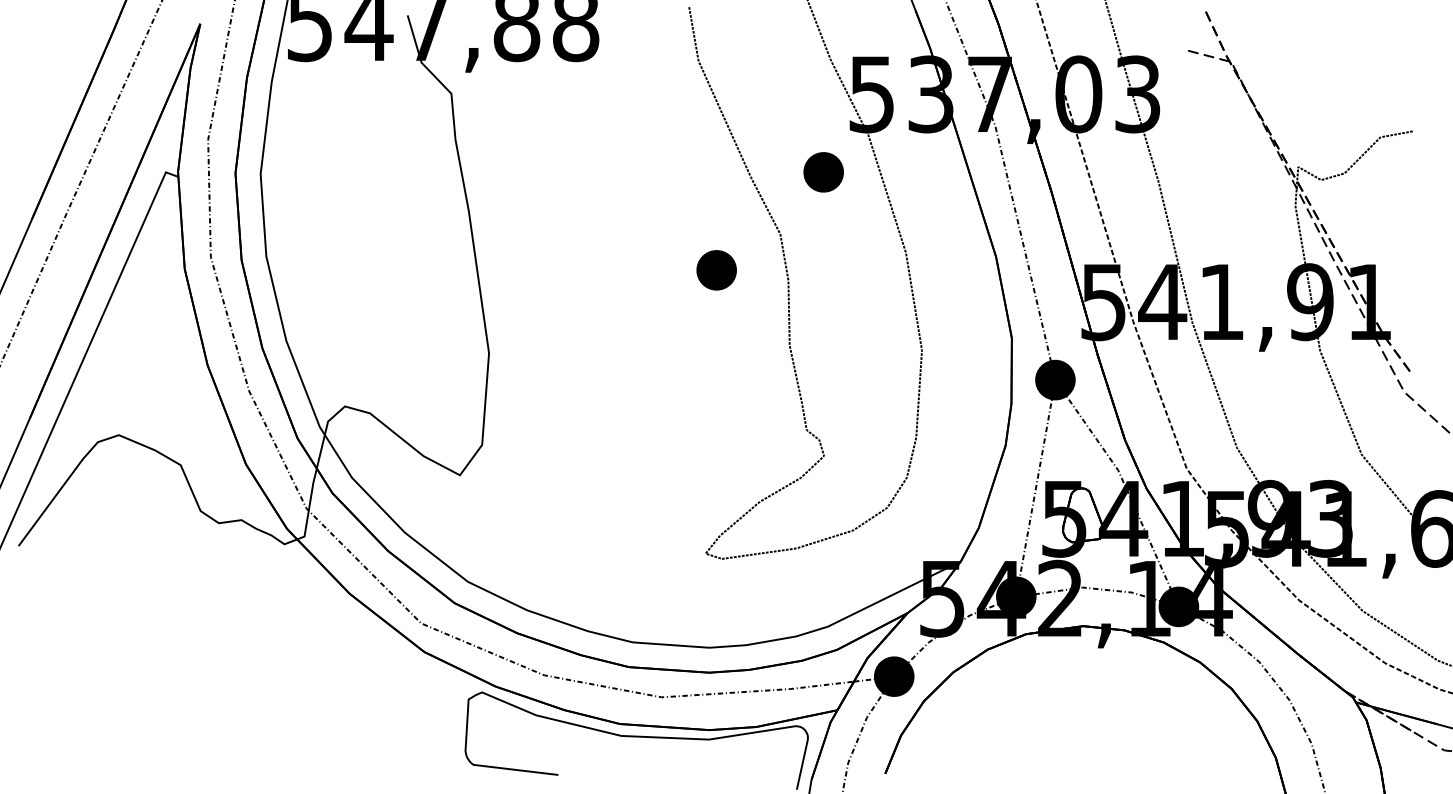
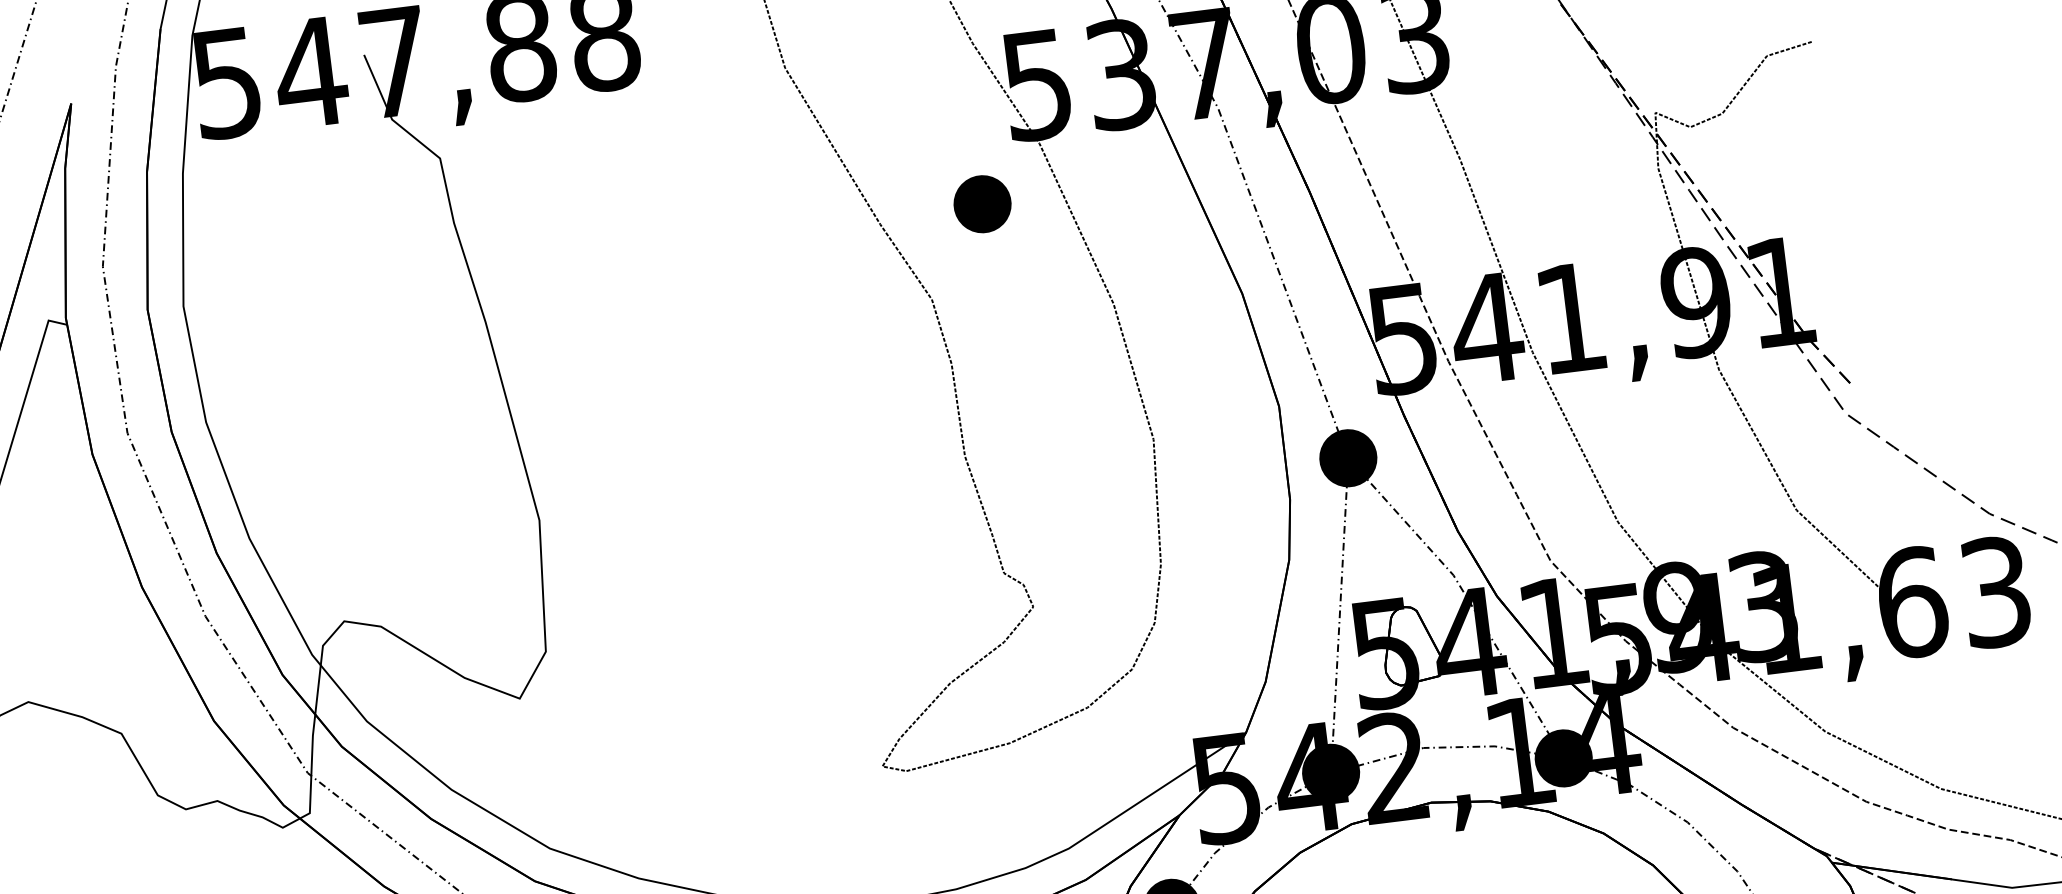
part: (716, 270) -> (847, 362), removed

